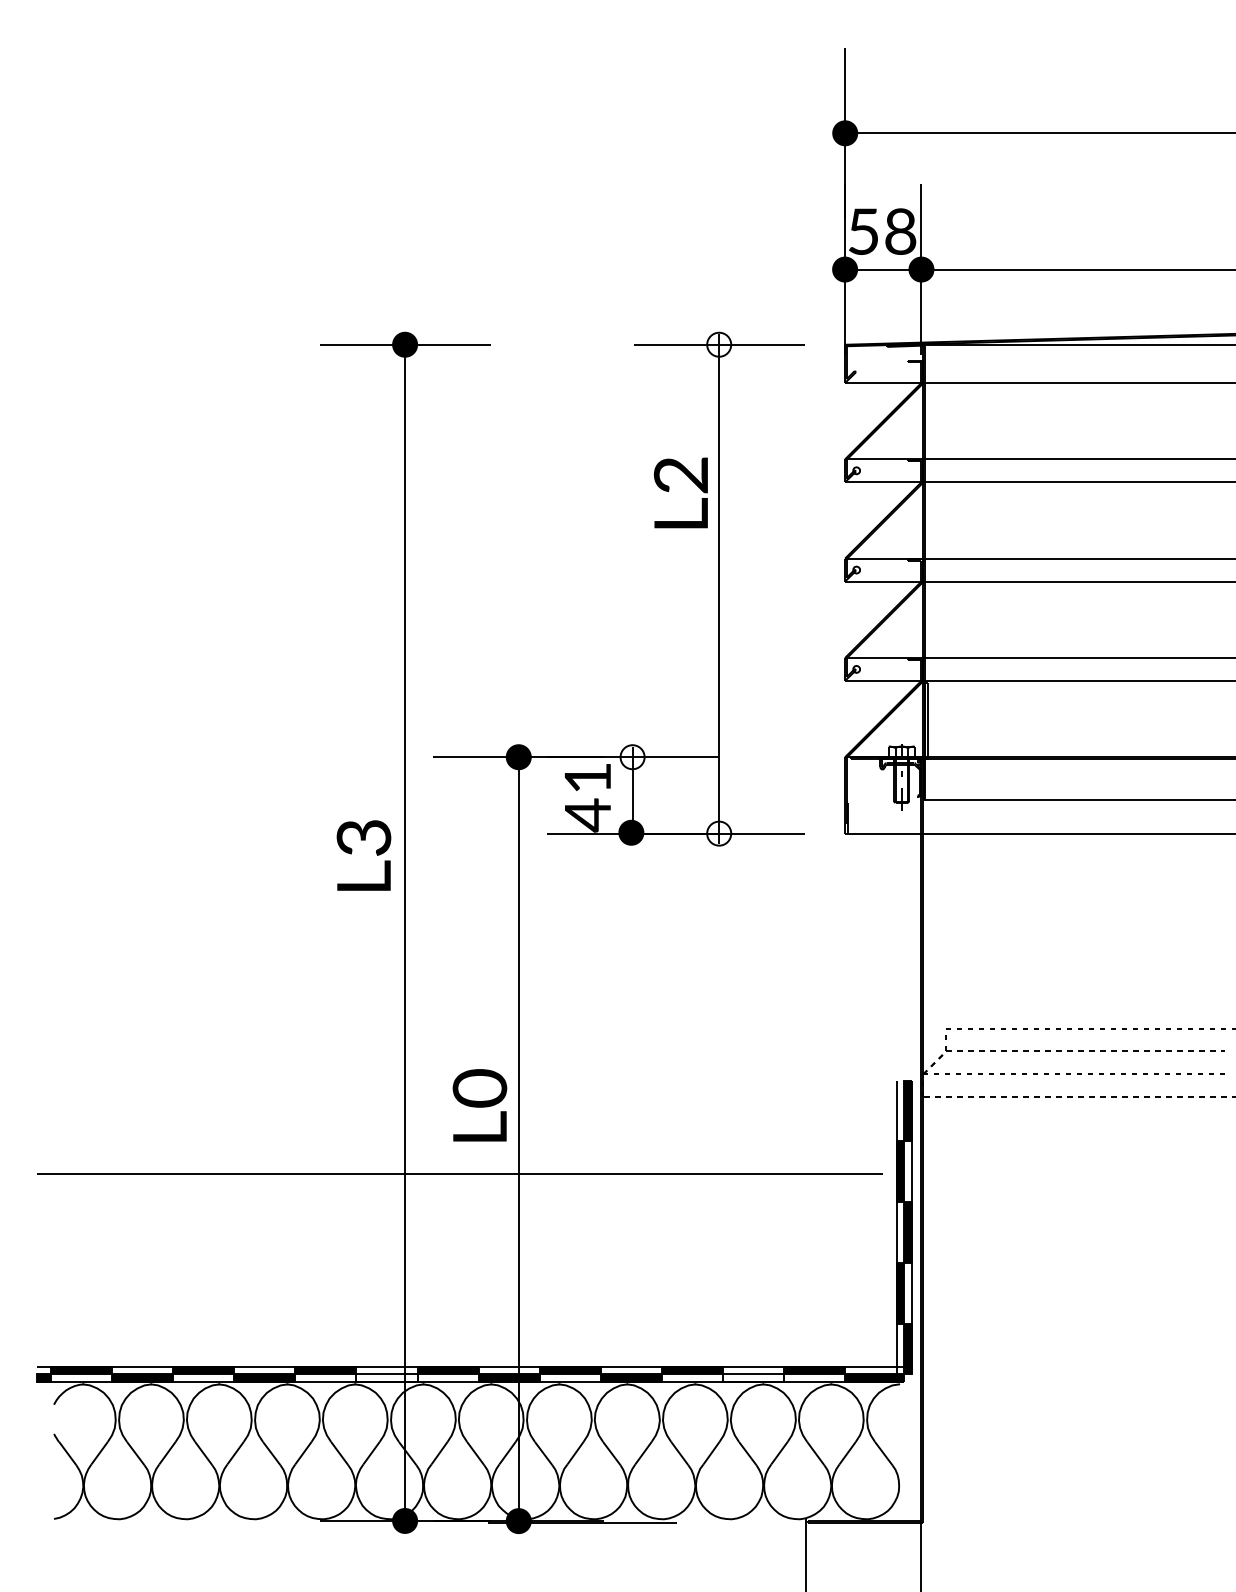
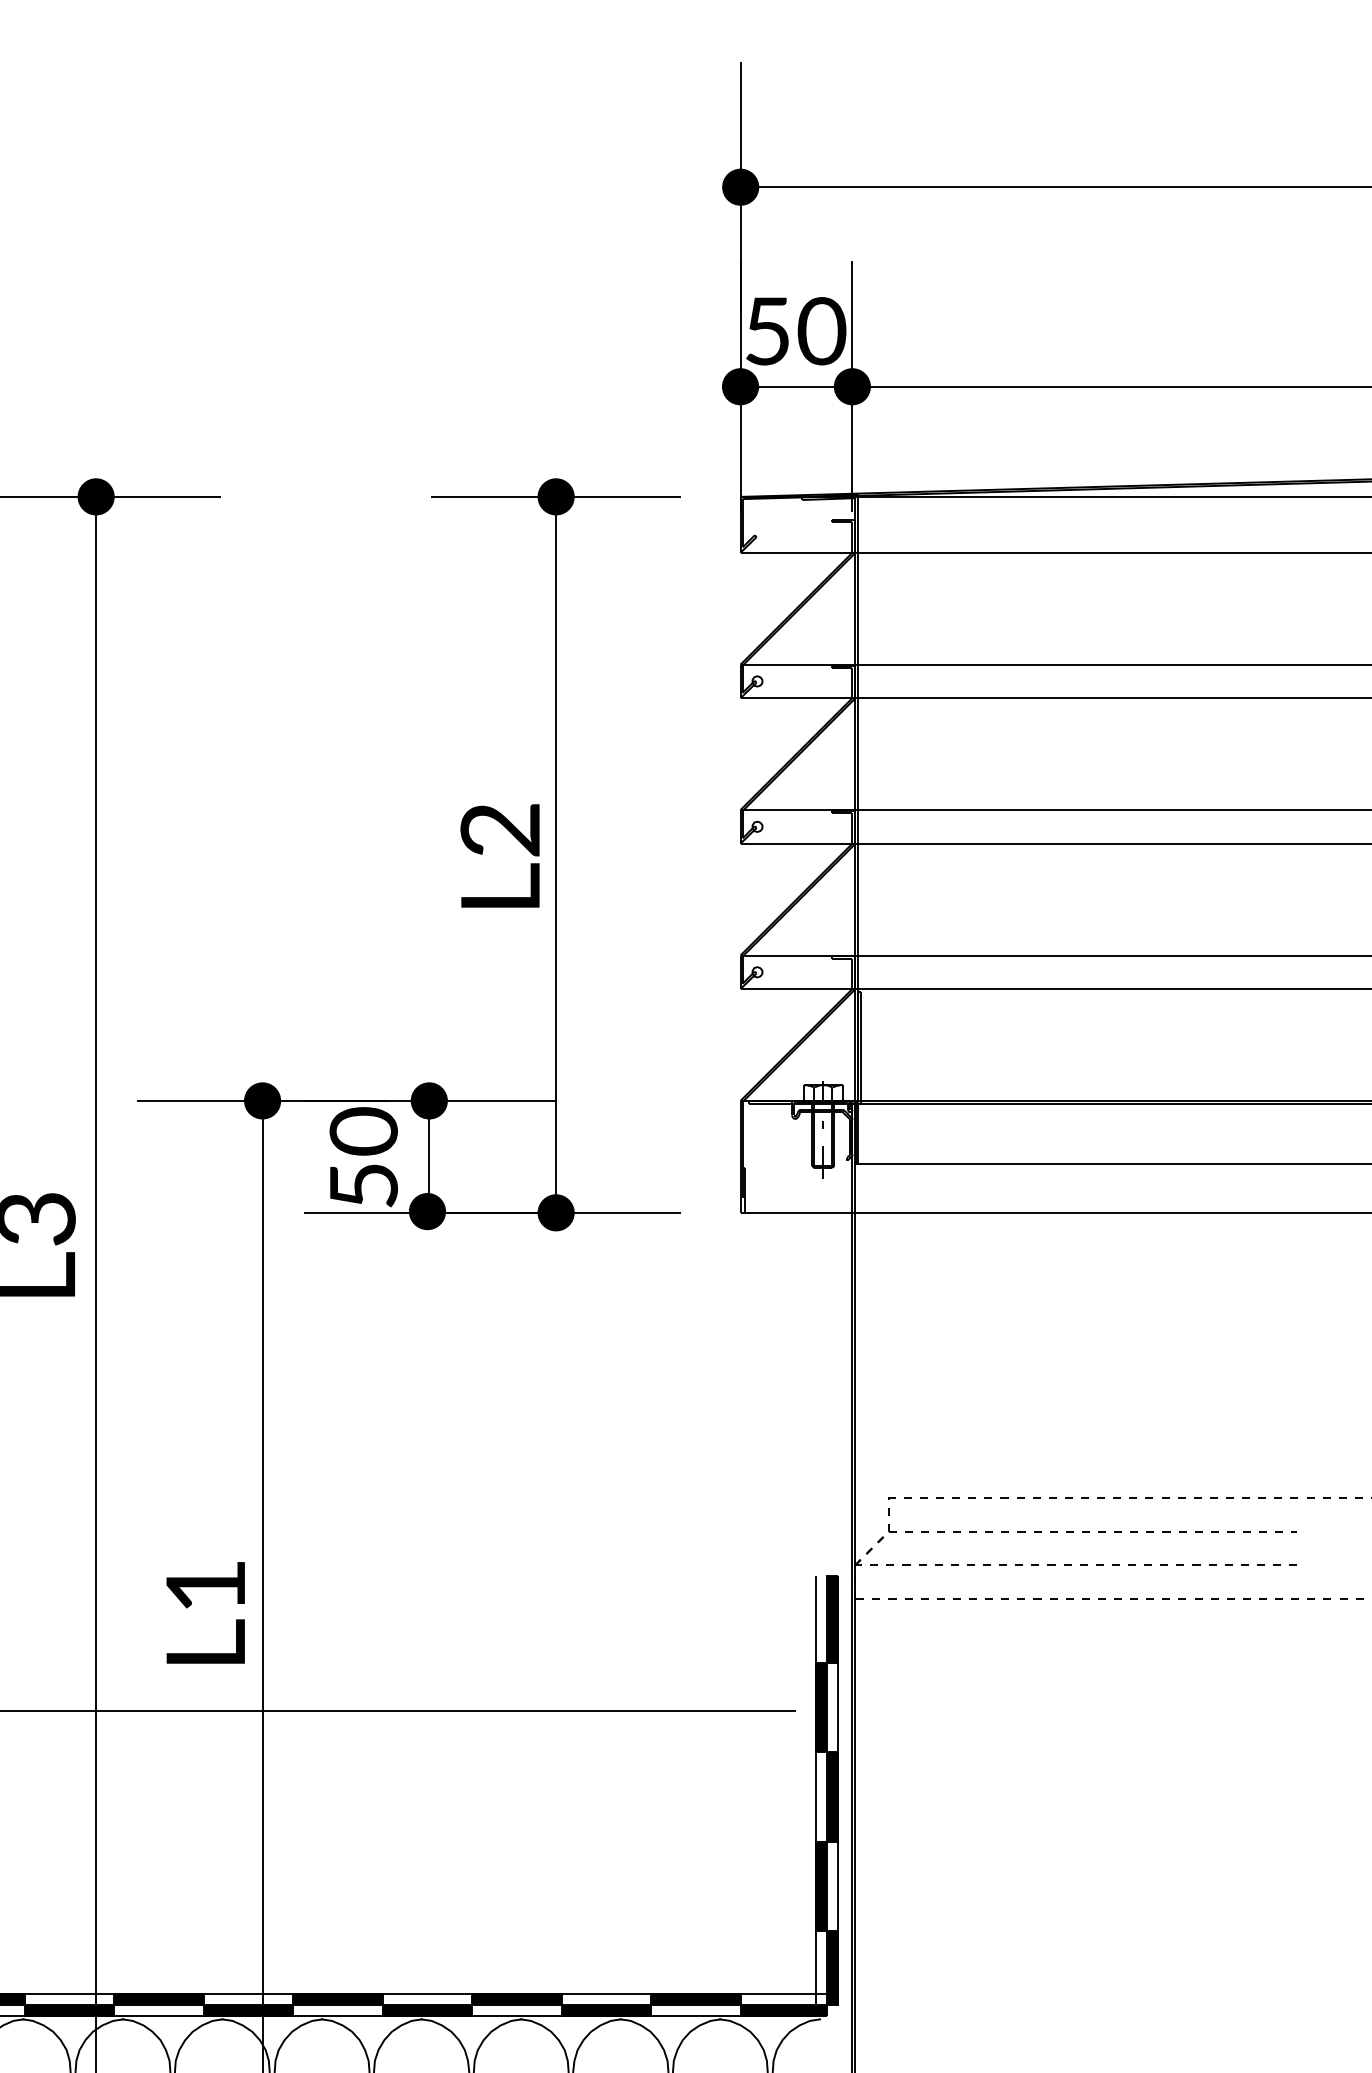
text: (900, 231) -> (821, 331), 58 -> 50
fill: (719, 344) -> (556, 496), added
text: (680, 492) -> (499, 855), moved
fill: (632, 757) -> (429, 1101), added
text: (587, 796) -> (363, 1158), 41 -> 50
fill: (719, 833) -> (556, 1212), added
text: (479, 1088) -> (205, 1586), L0 -> L1
fill: (386, 1378) -> (68, 2010), added
fill: (753, 1378) -> (606, 2010), added

